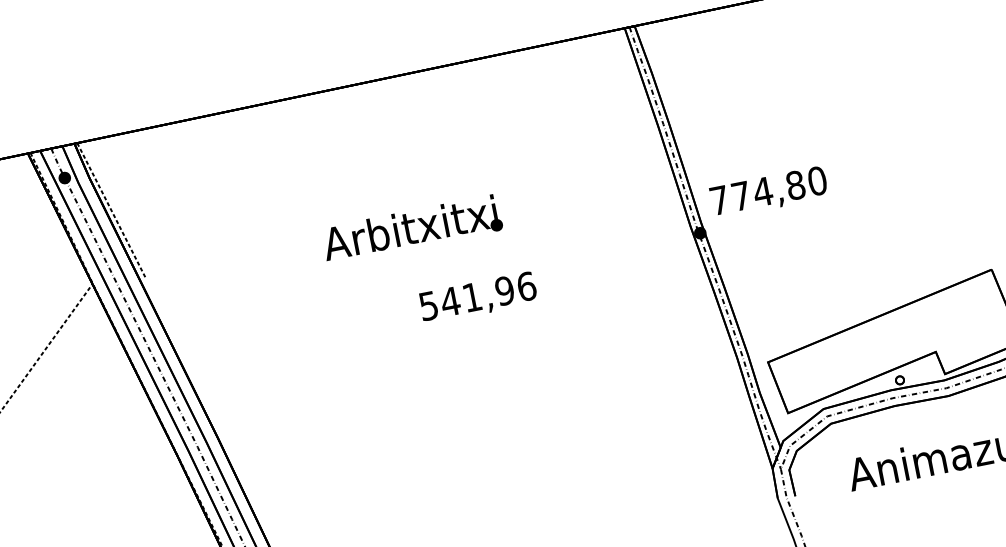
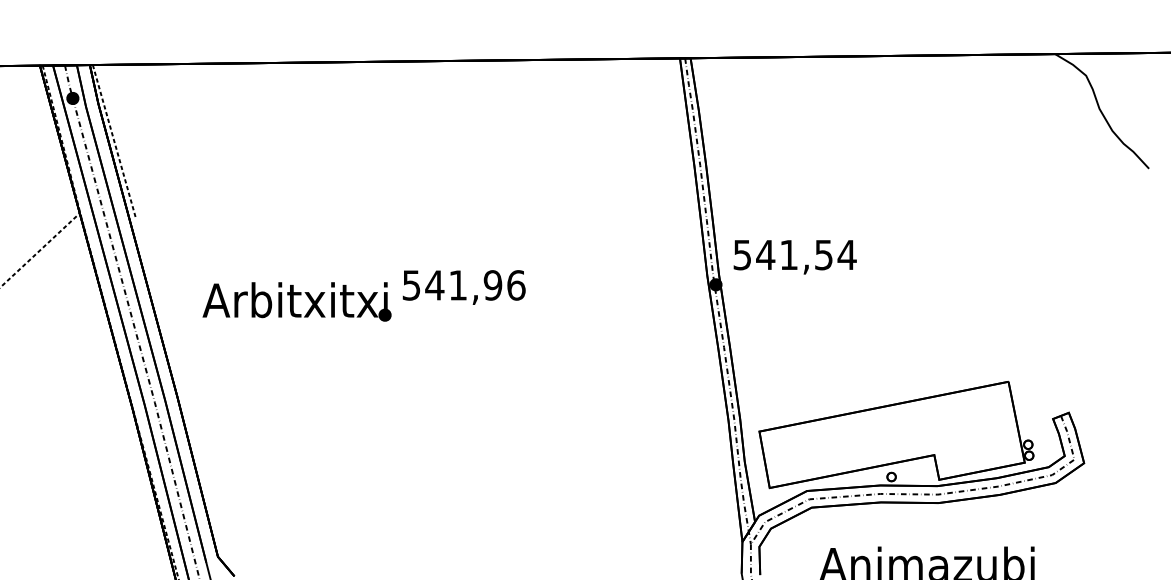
text: (768, 190) -> (794, 254), 774,80 -> 541,54
text: (411, 228) -> (296, 301), moved
text: (477, 298) -> (463, 287), moved

